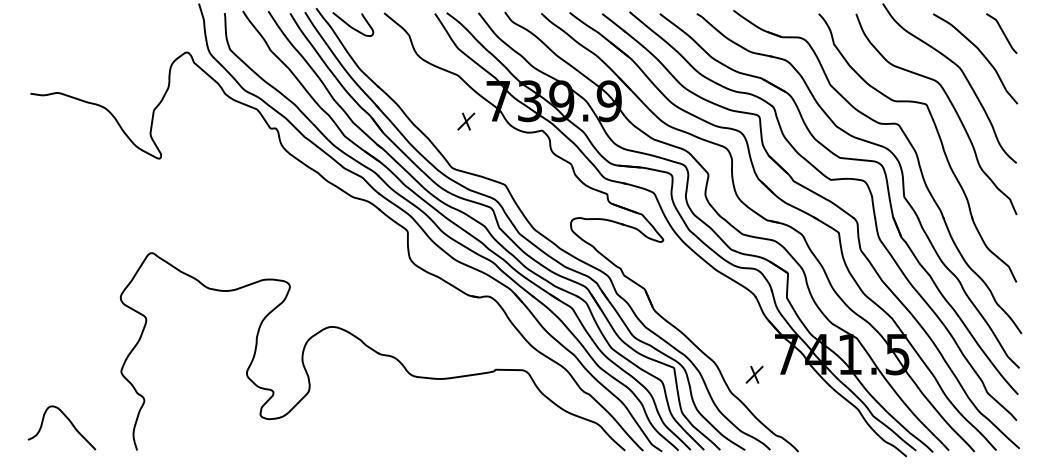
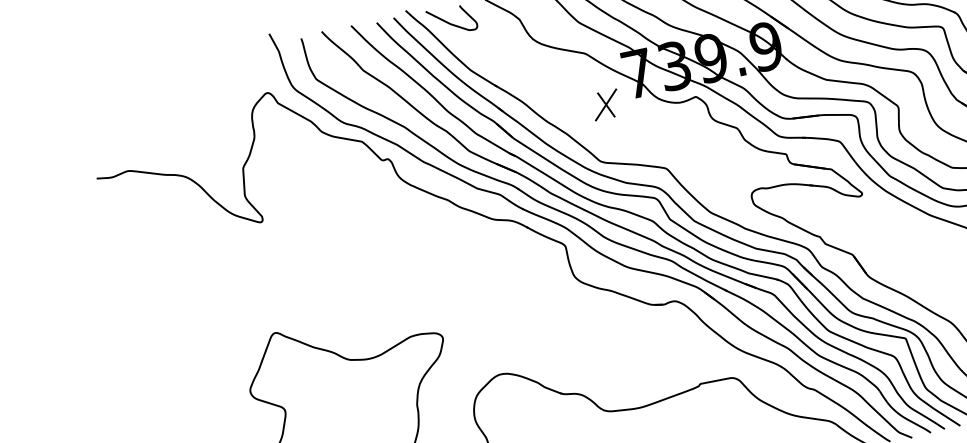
part: (466, 121) -> (606, 104), size x1.4

